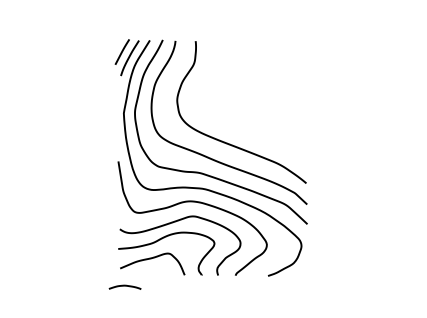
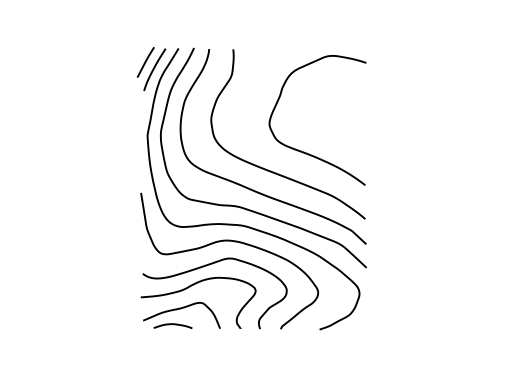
curve: (255, 126) -> (304, 151), added
curve: (125, 286) -> (173, 325), moved

